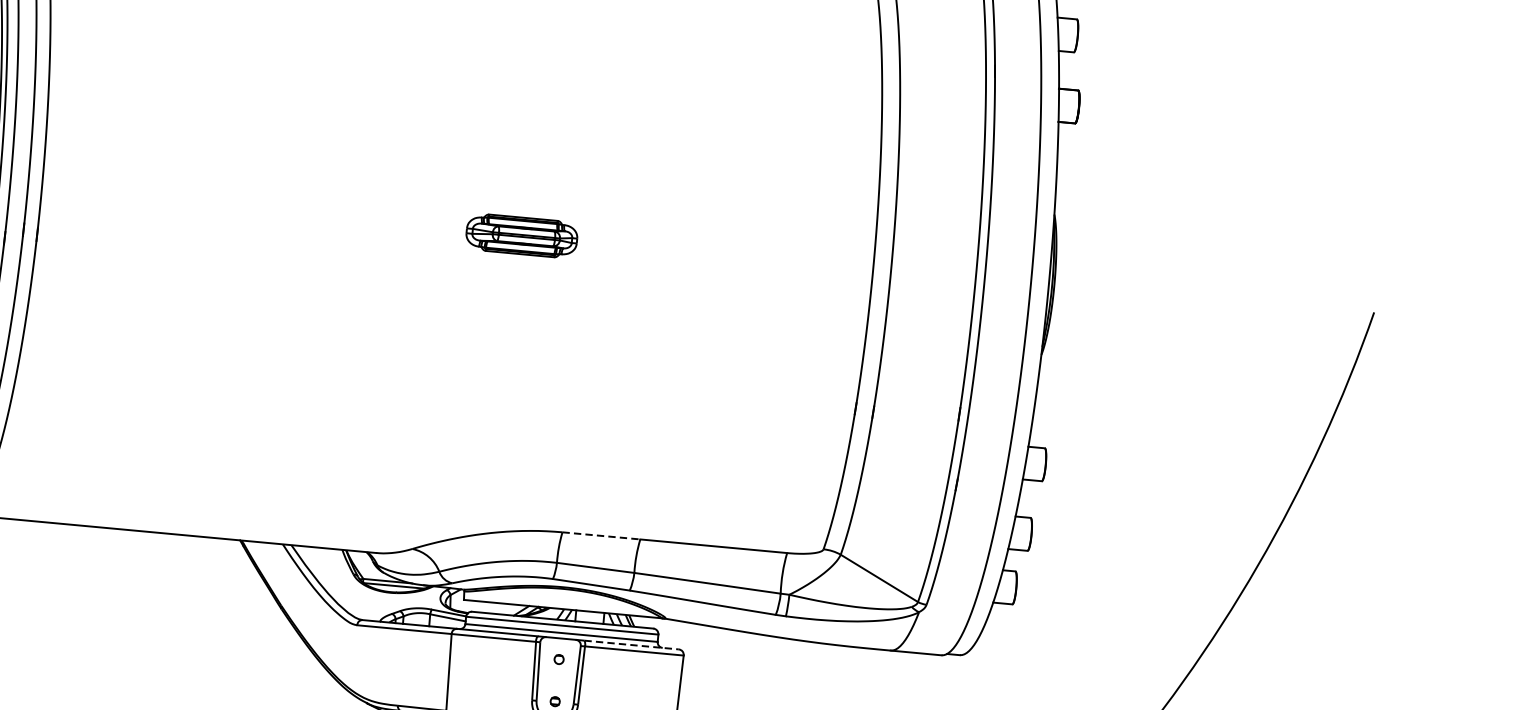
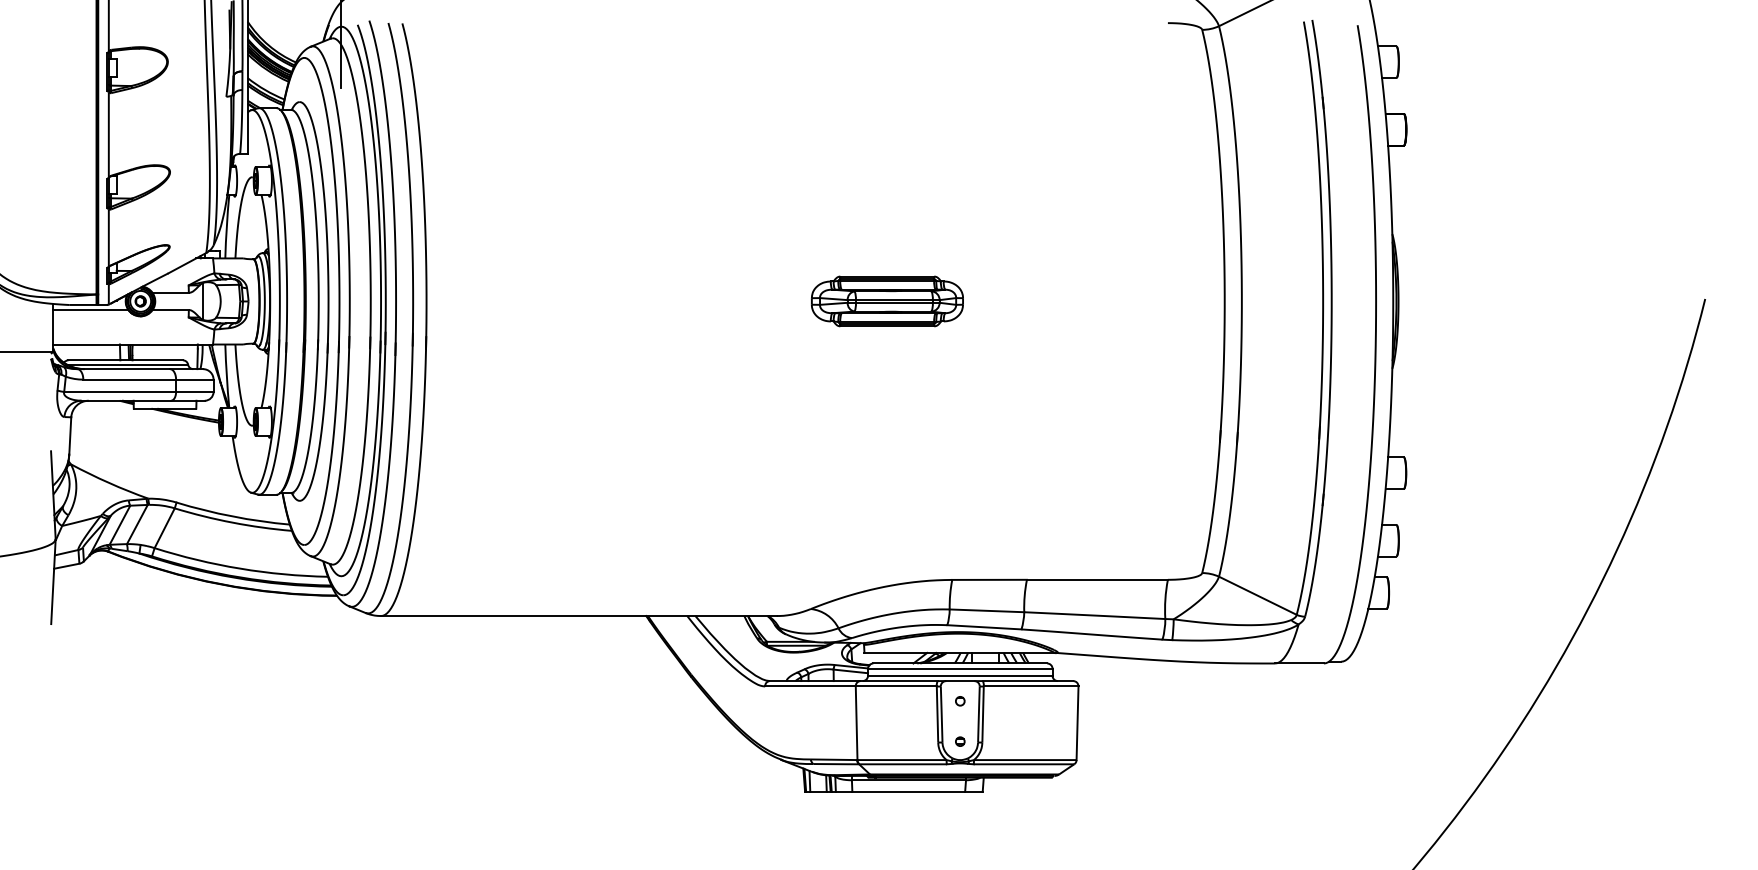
part: (521, 235) -> (887, 301), size x1.43
line: (602, 535) -> (990, 579), dashed -> solid
line: (632, 645) -> (1028, 681), dashed -> solid

